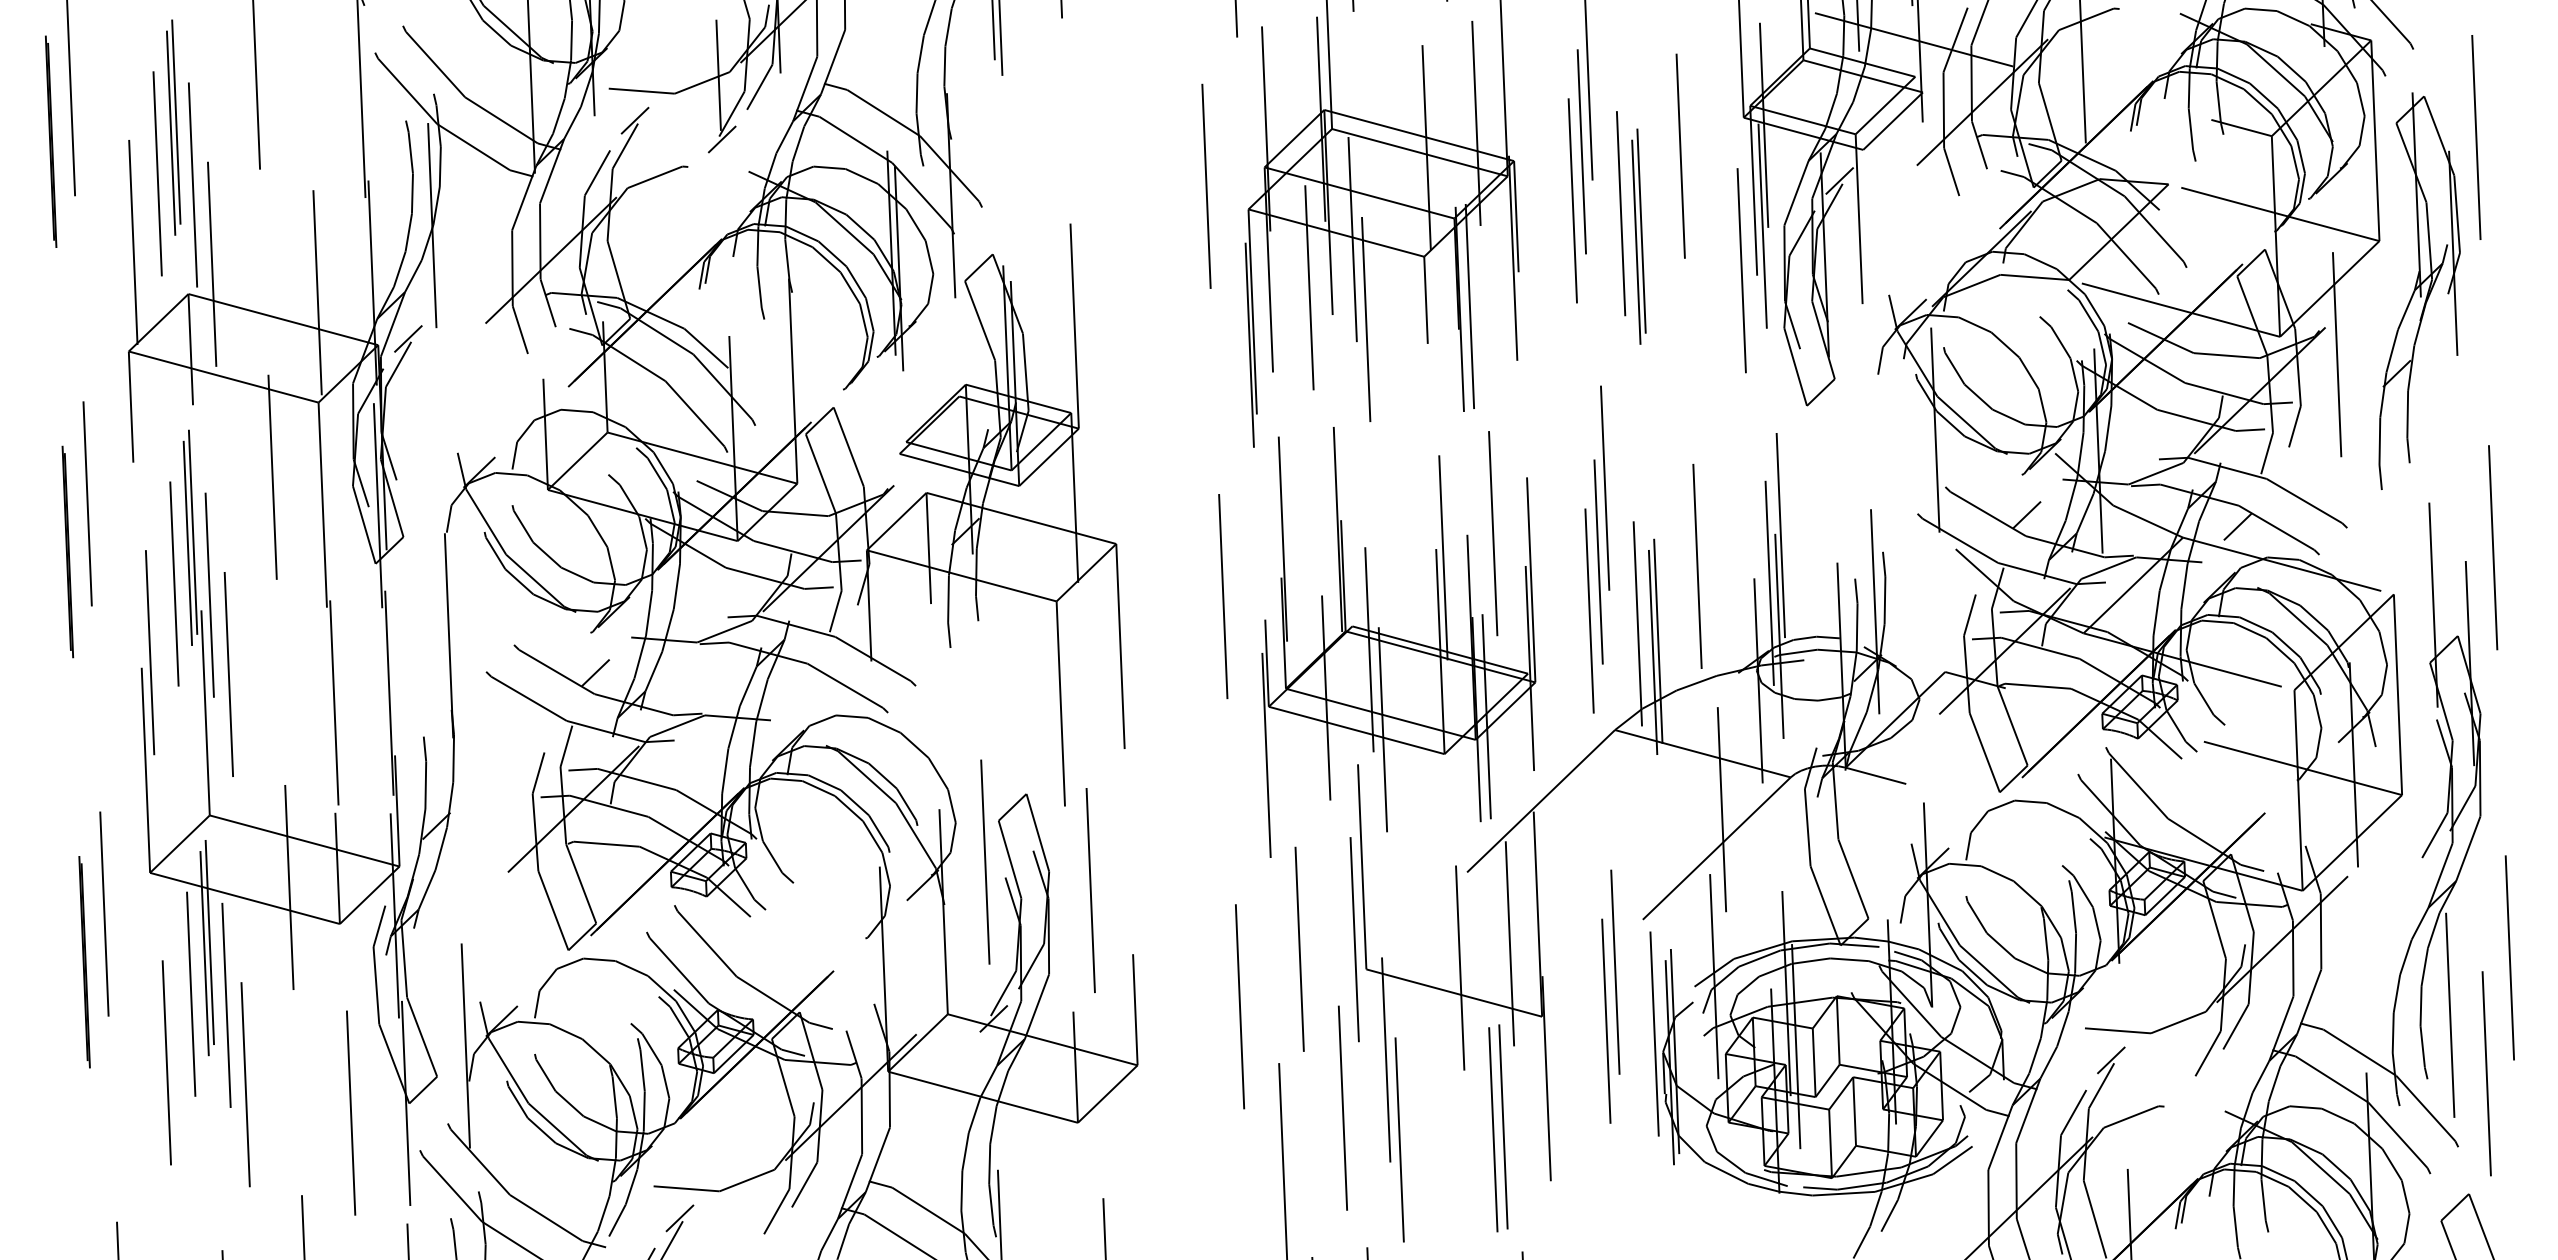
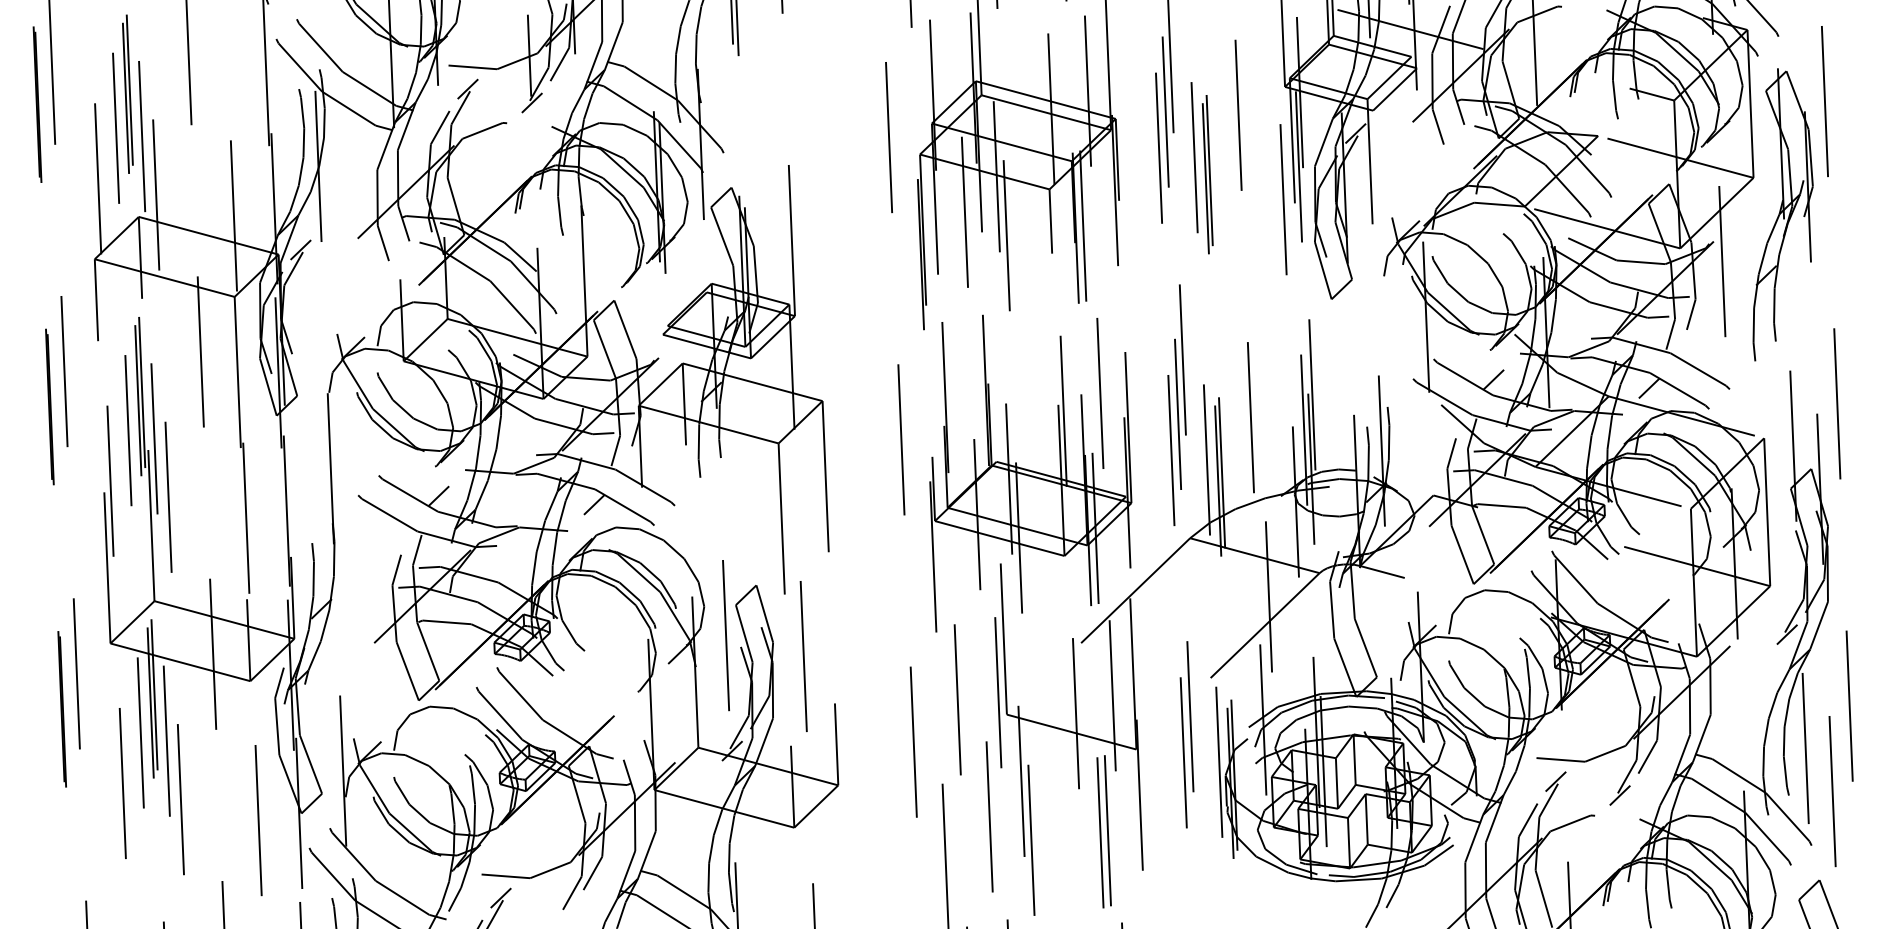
line: (806, 684) -> (594, 504), added
line: (2425, 860) -> (1787, 634), added
line: (2198, 1078) -> (1620, 795), added

